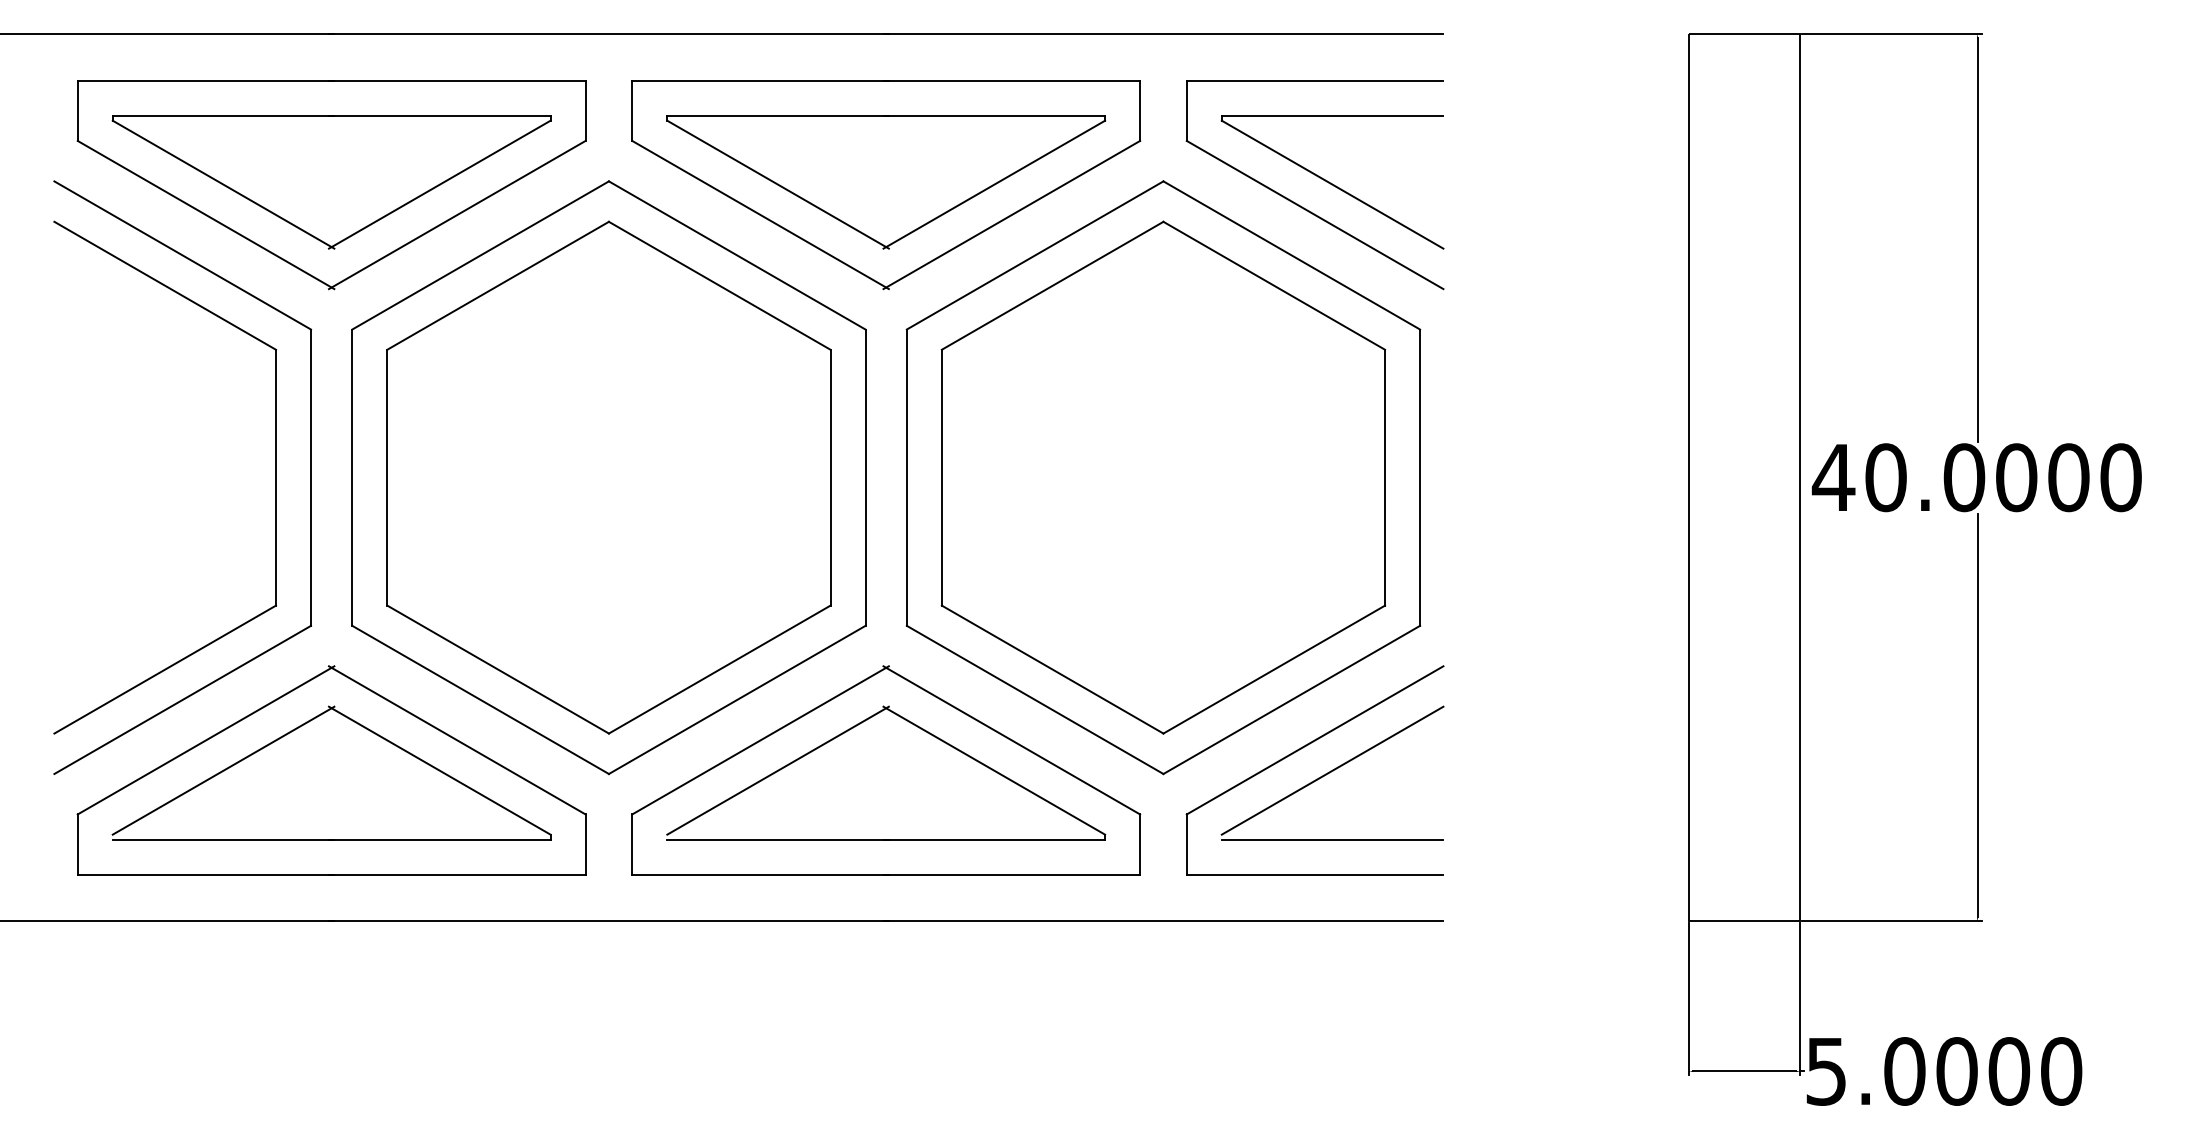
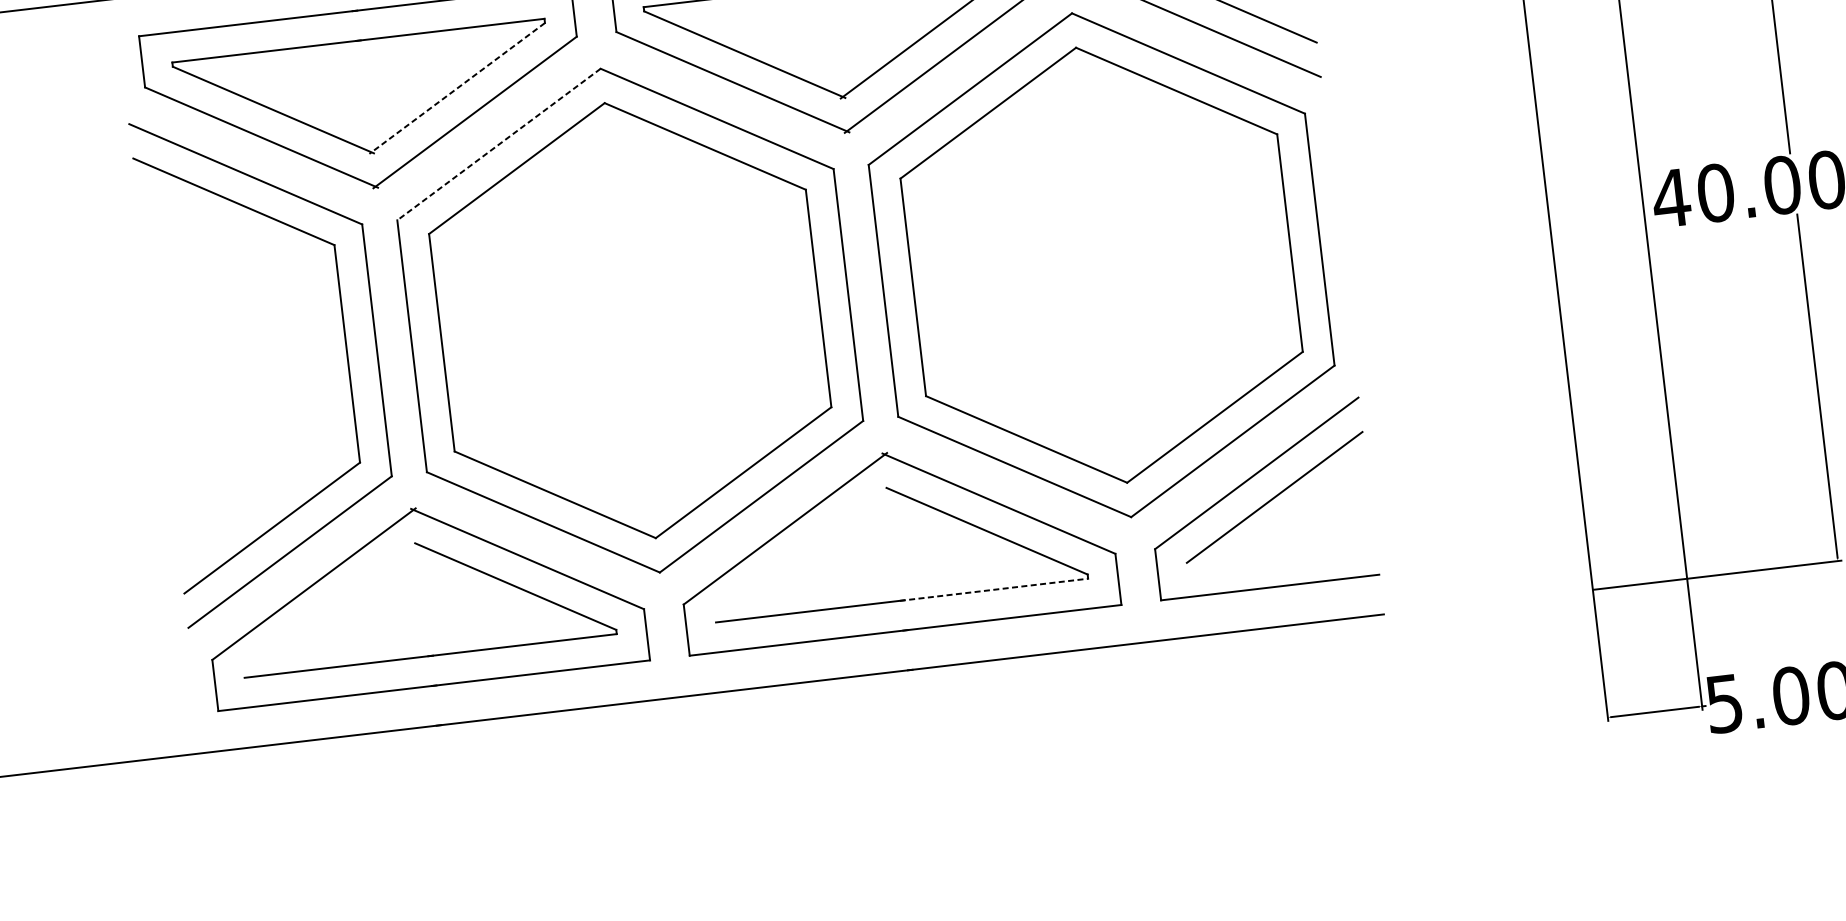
line: (439, 184) -> (456, 88), solid -> dashed
line: (480, 255) -> (498, 144), solid -> dashed
line: (223, 770) -> (331, 608), removed
line: (777, 770) -> (802, 552), removed
line: (994, 839) -> (994, 589), solid -> dashed
line: (1332, 839) -> (1281, 555), removed

